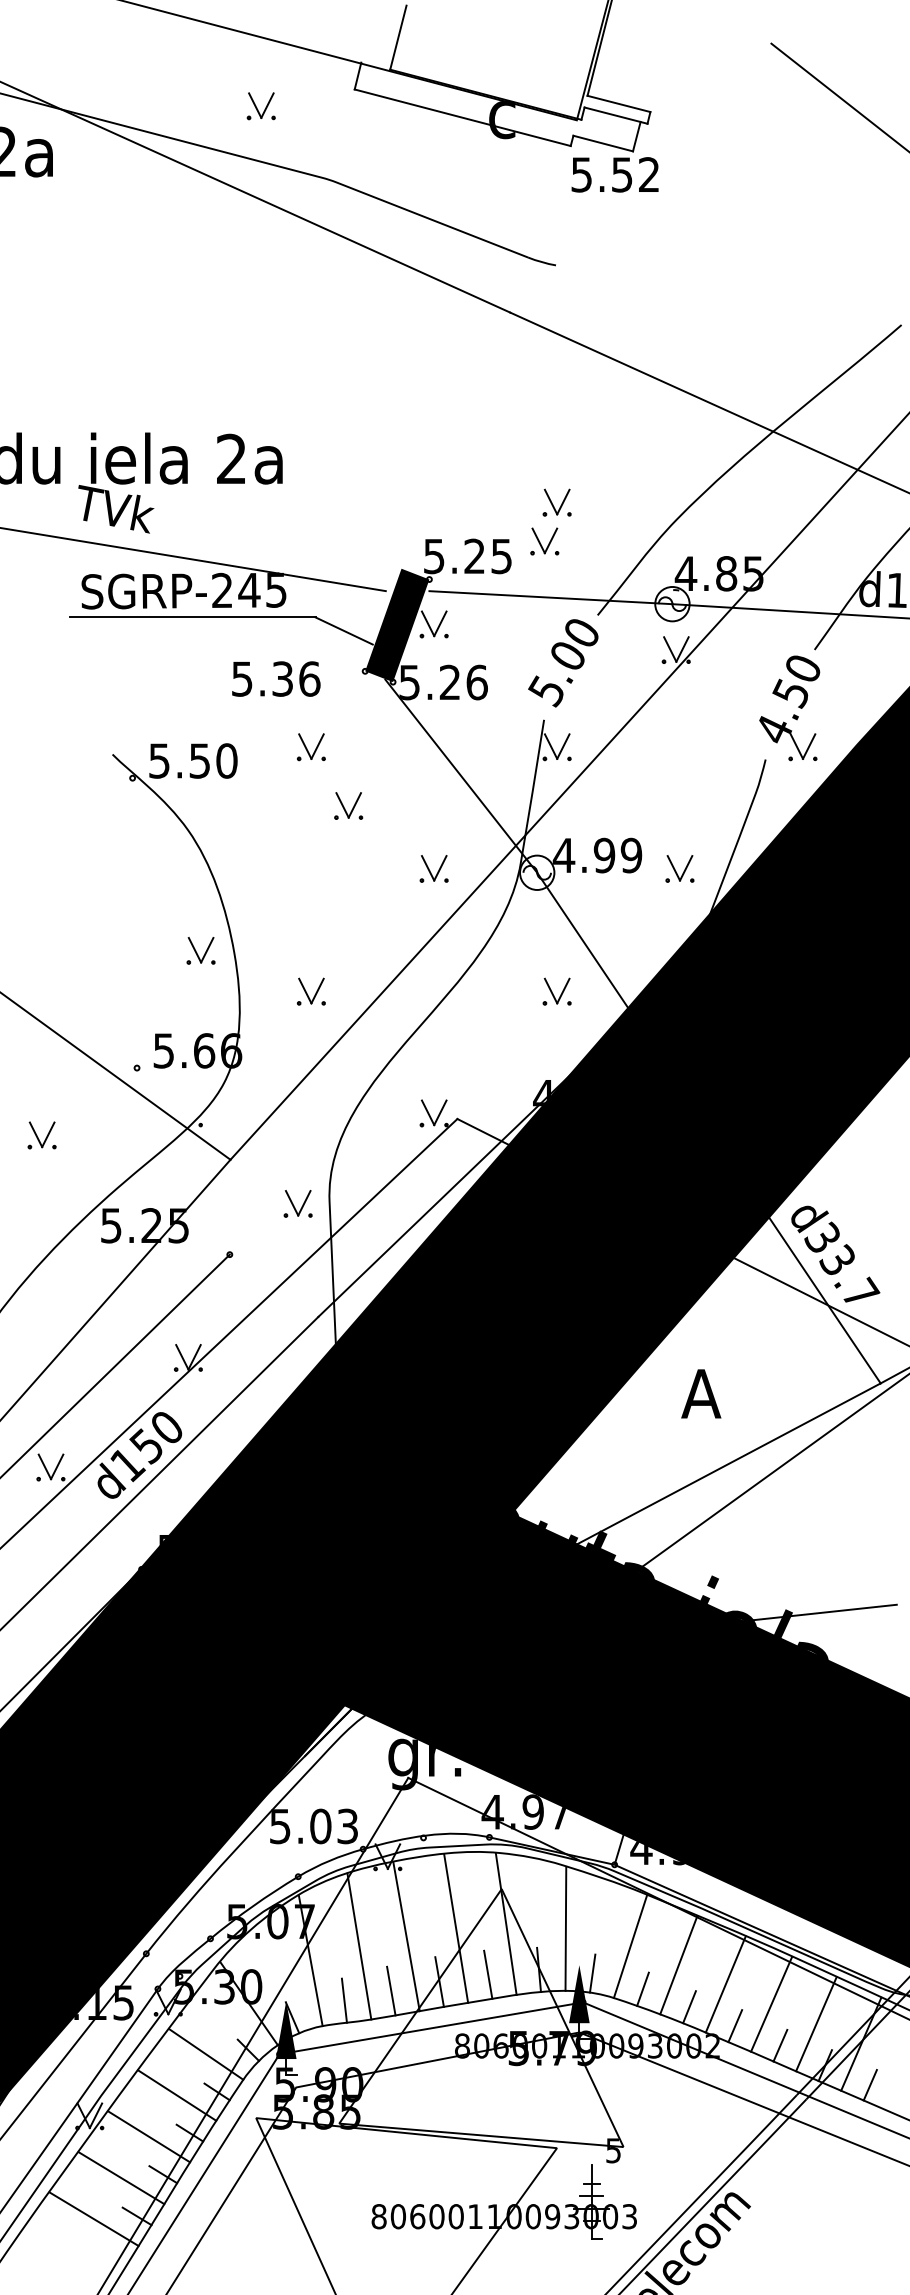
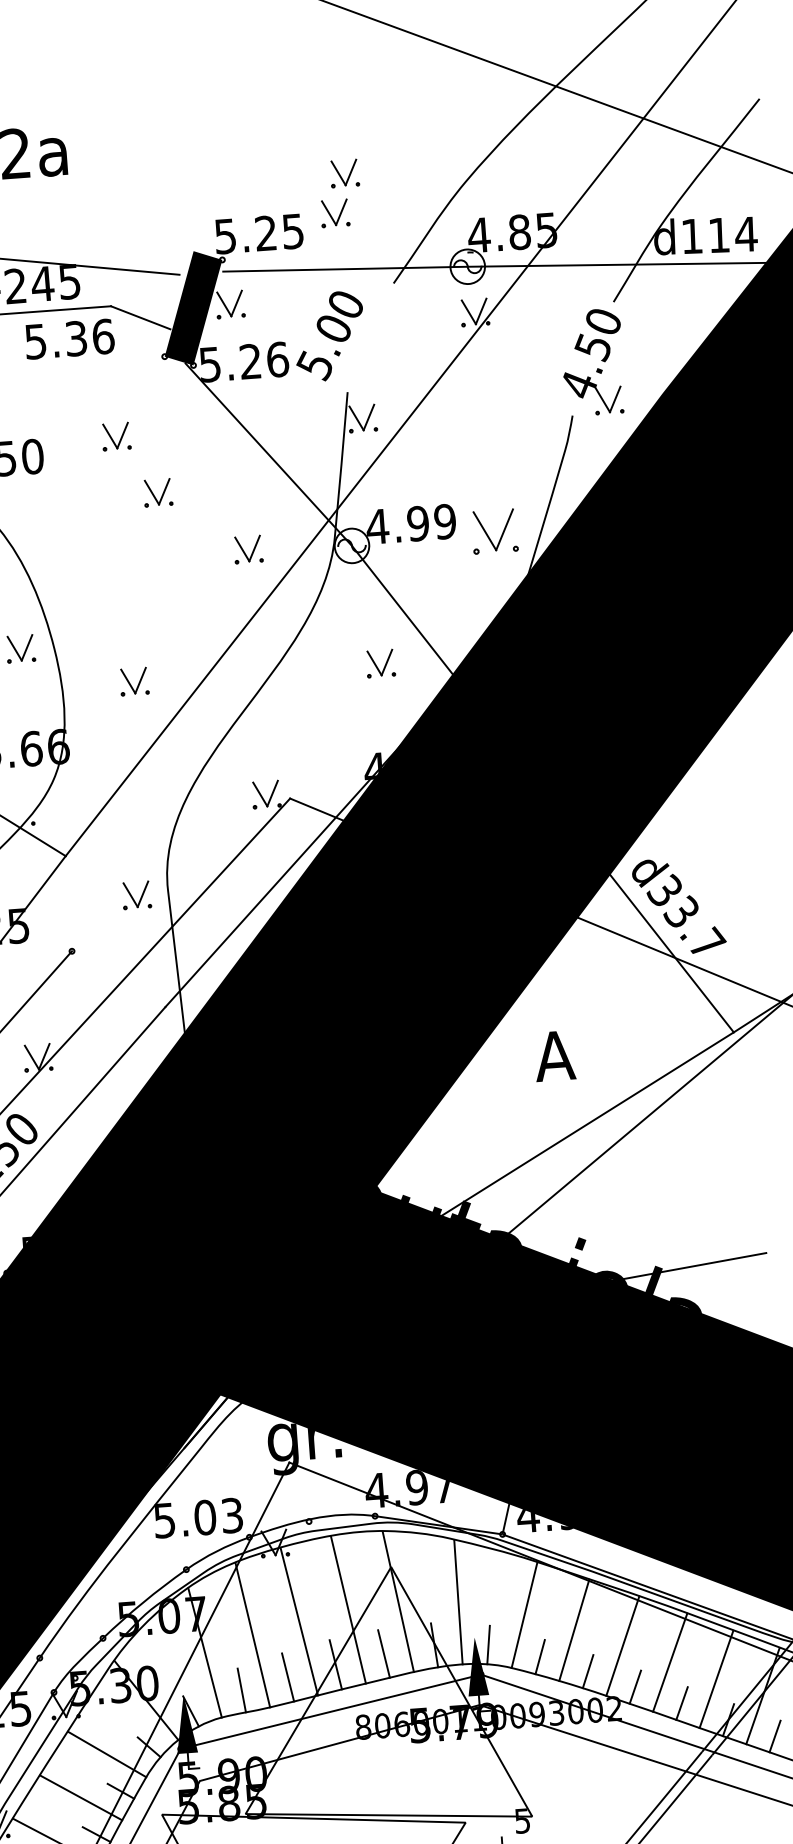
text: (563, 663) -> (329, 336), moved
text: (276, 678) -> (70, 338), moved
part: (679, 868) -> (494, 531), size x1.6

